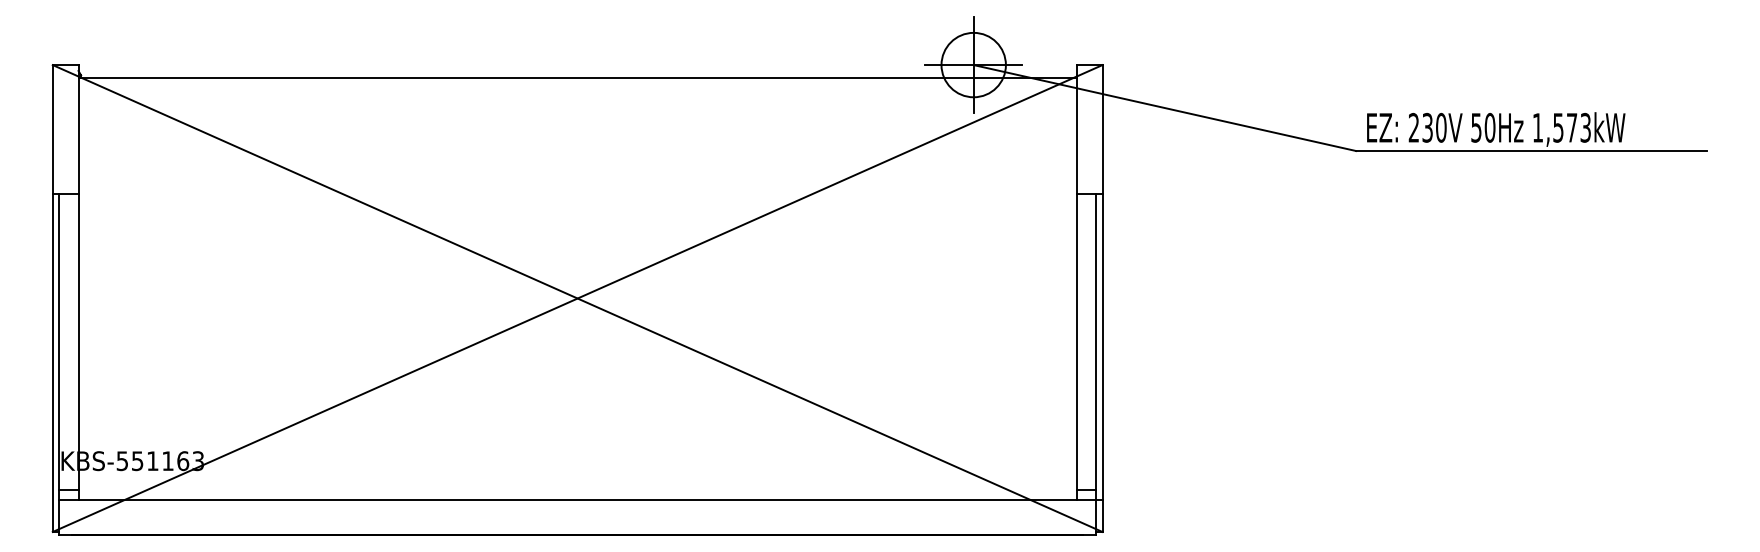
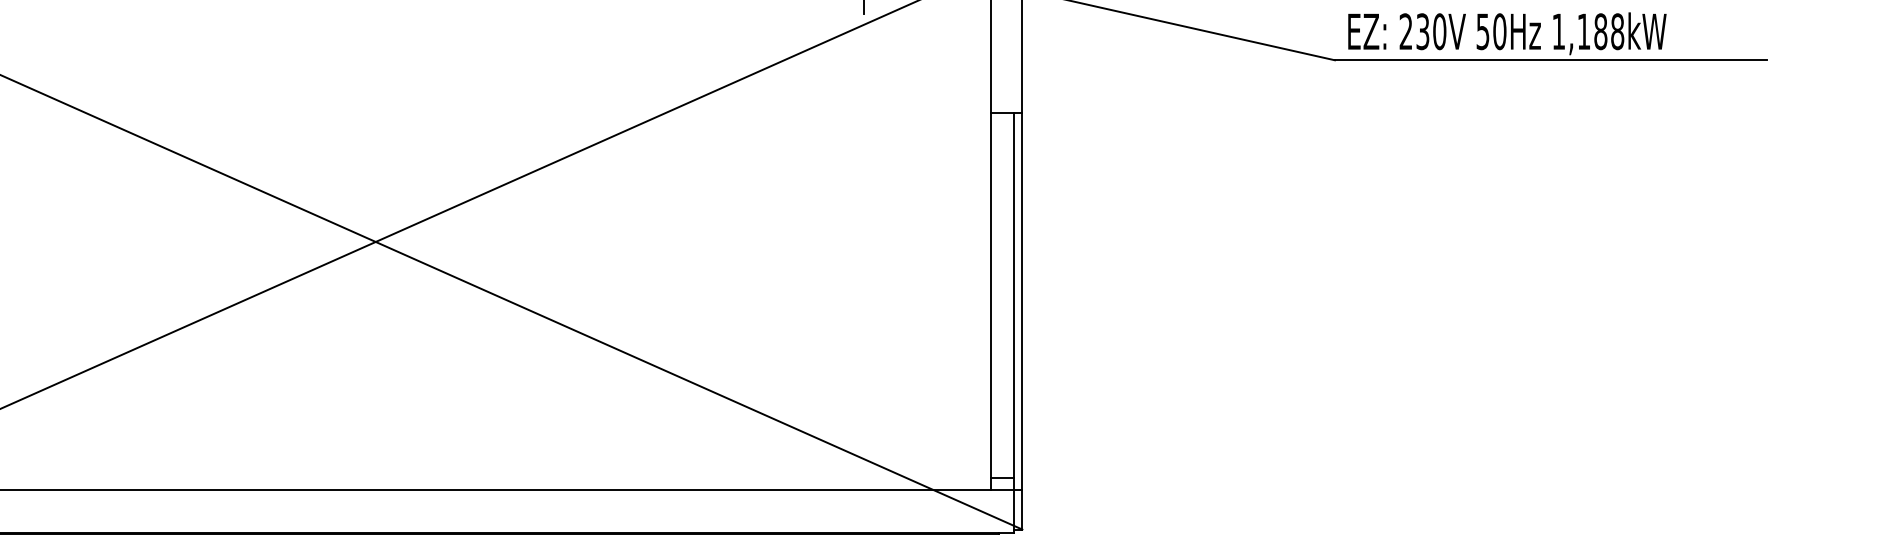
text: (1572, 127) -> (1601, 31), 1,573kW -> 1,188kW

